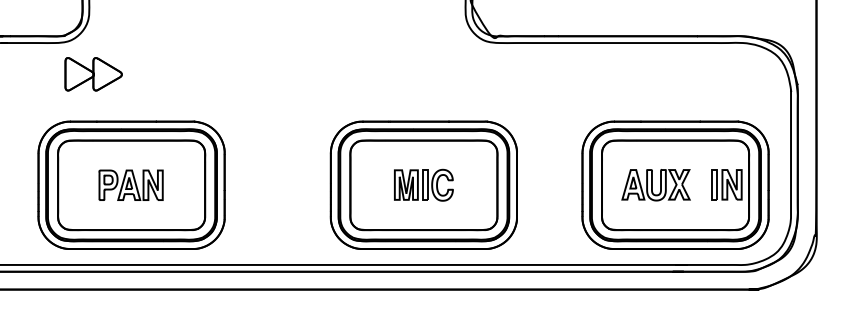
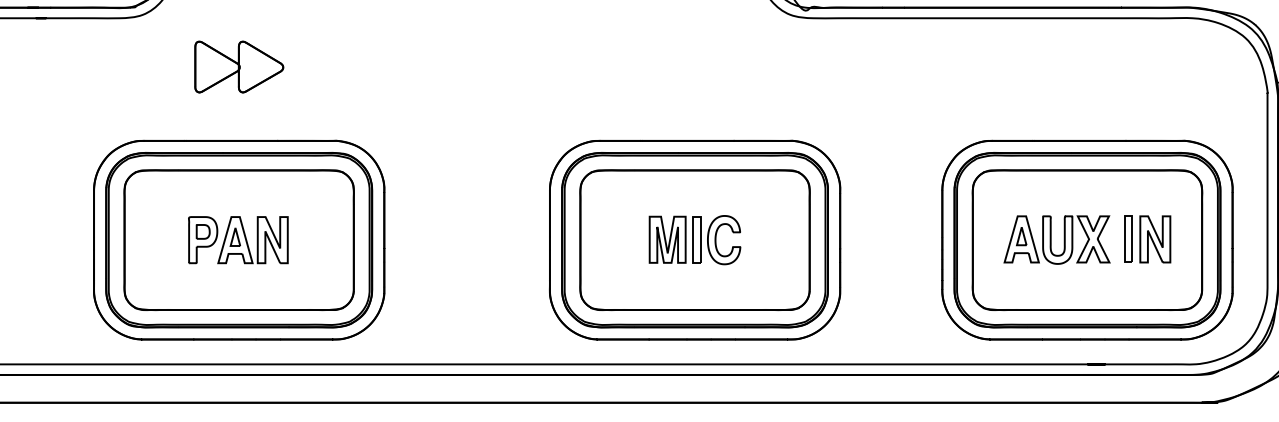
part: (93, 74) -> (239, 67), moved
part: (726, 184) -> (1146, 238), moved

